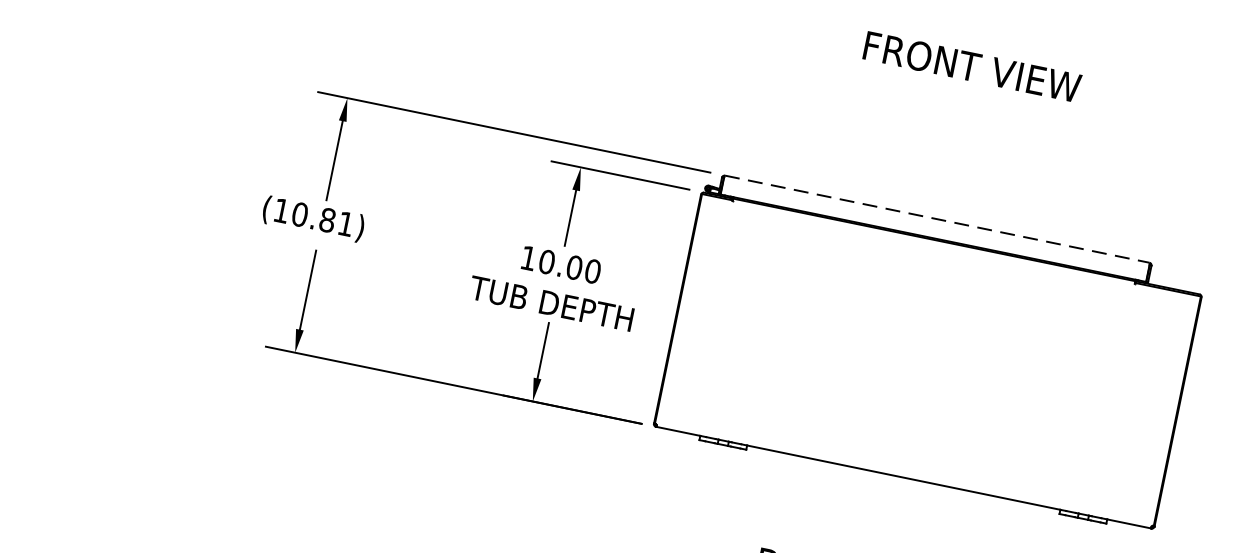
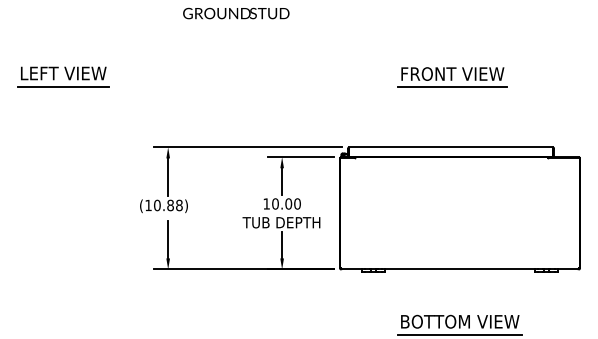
line: (965, 94) -> (452, 87), added
line: (938, 219) -> (451, 147), dashed -> solid
text: (346, 224) -> (179, 205), (10.81) -> (10.88)

